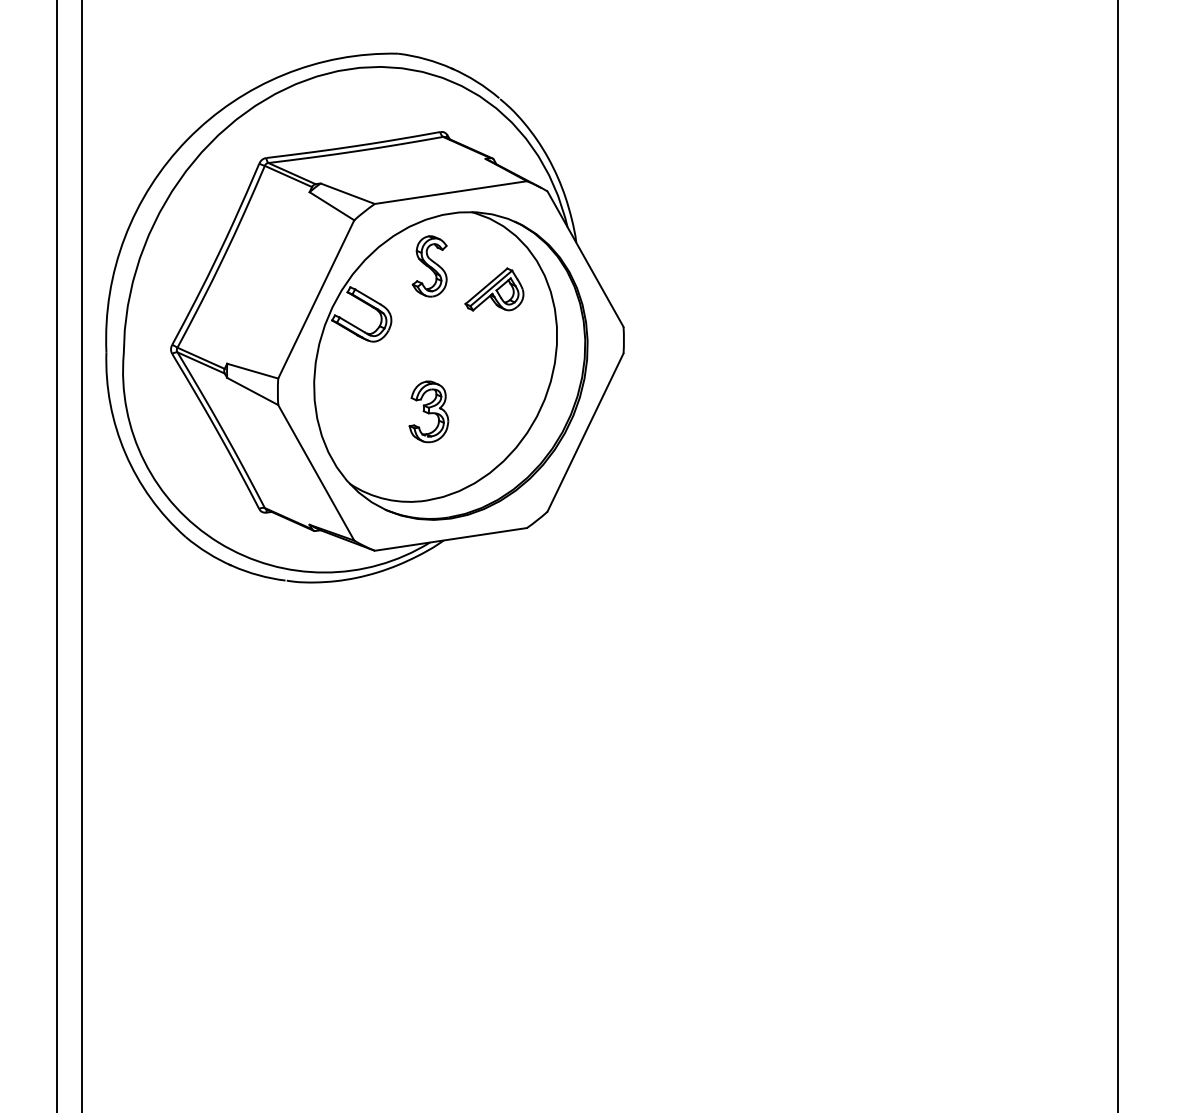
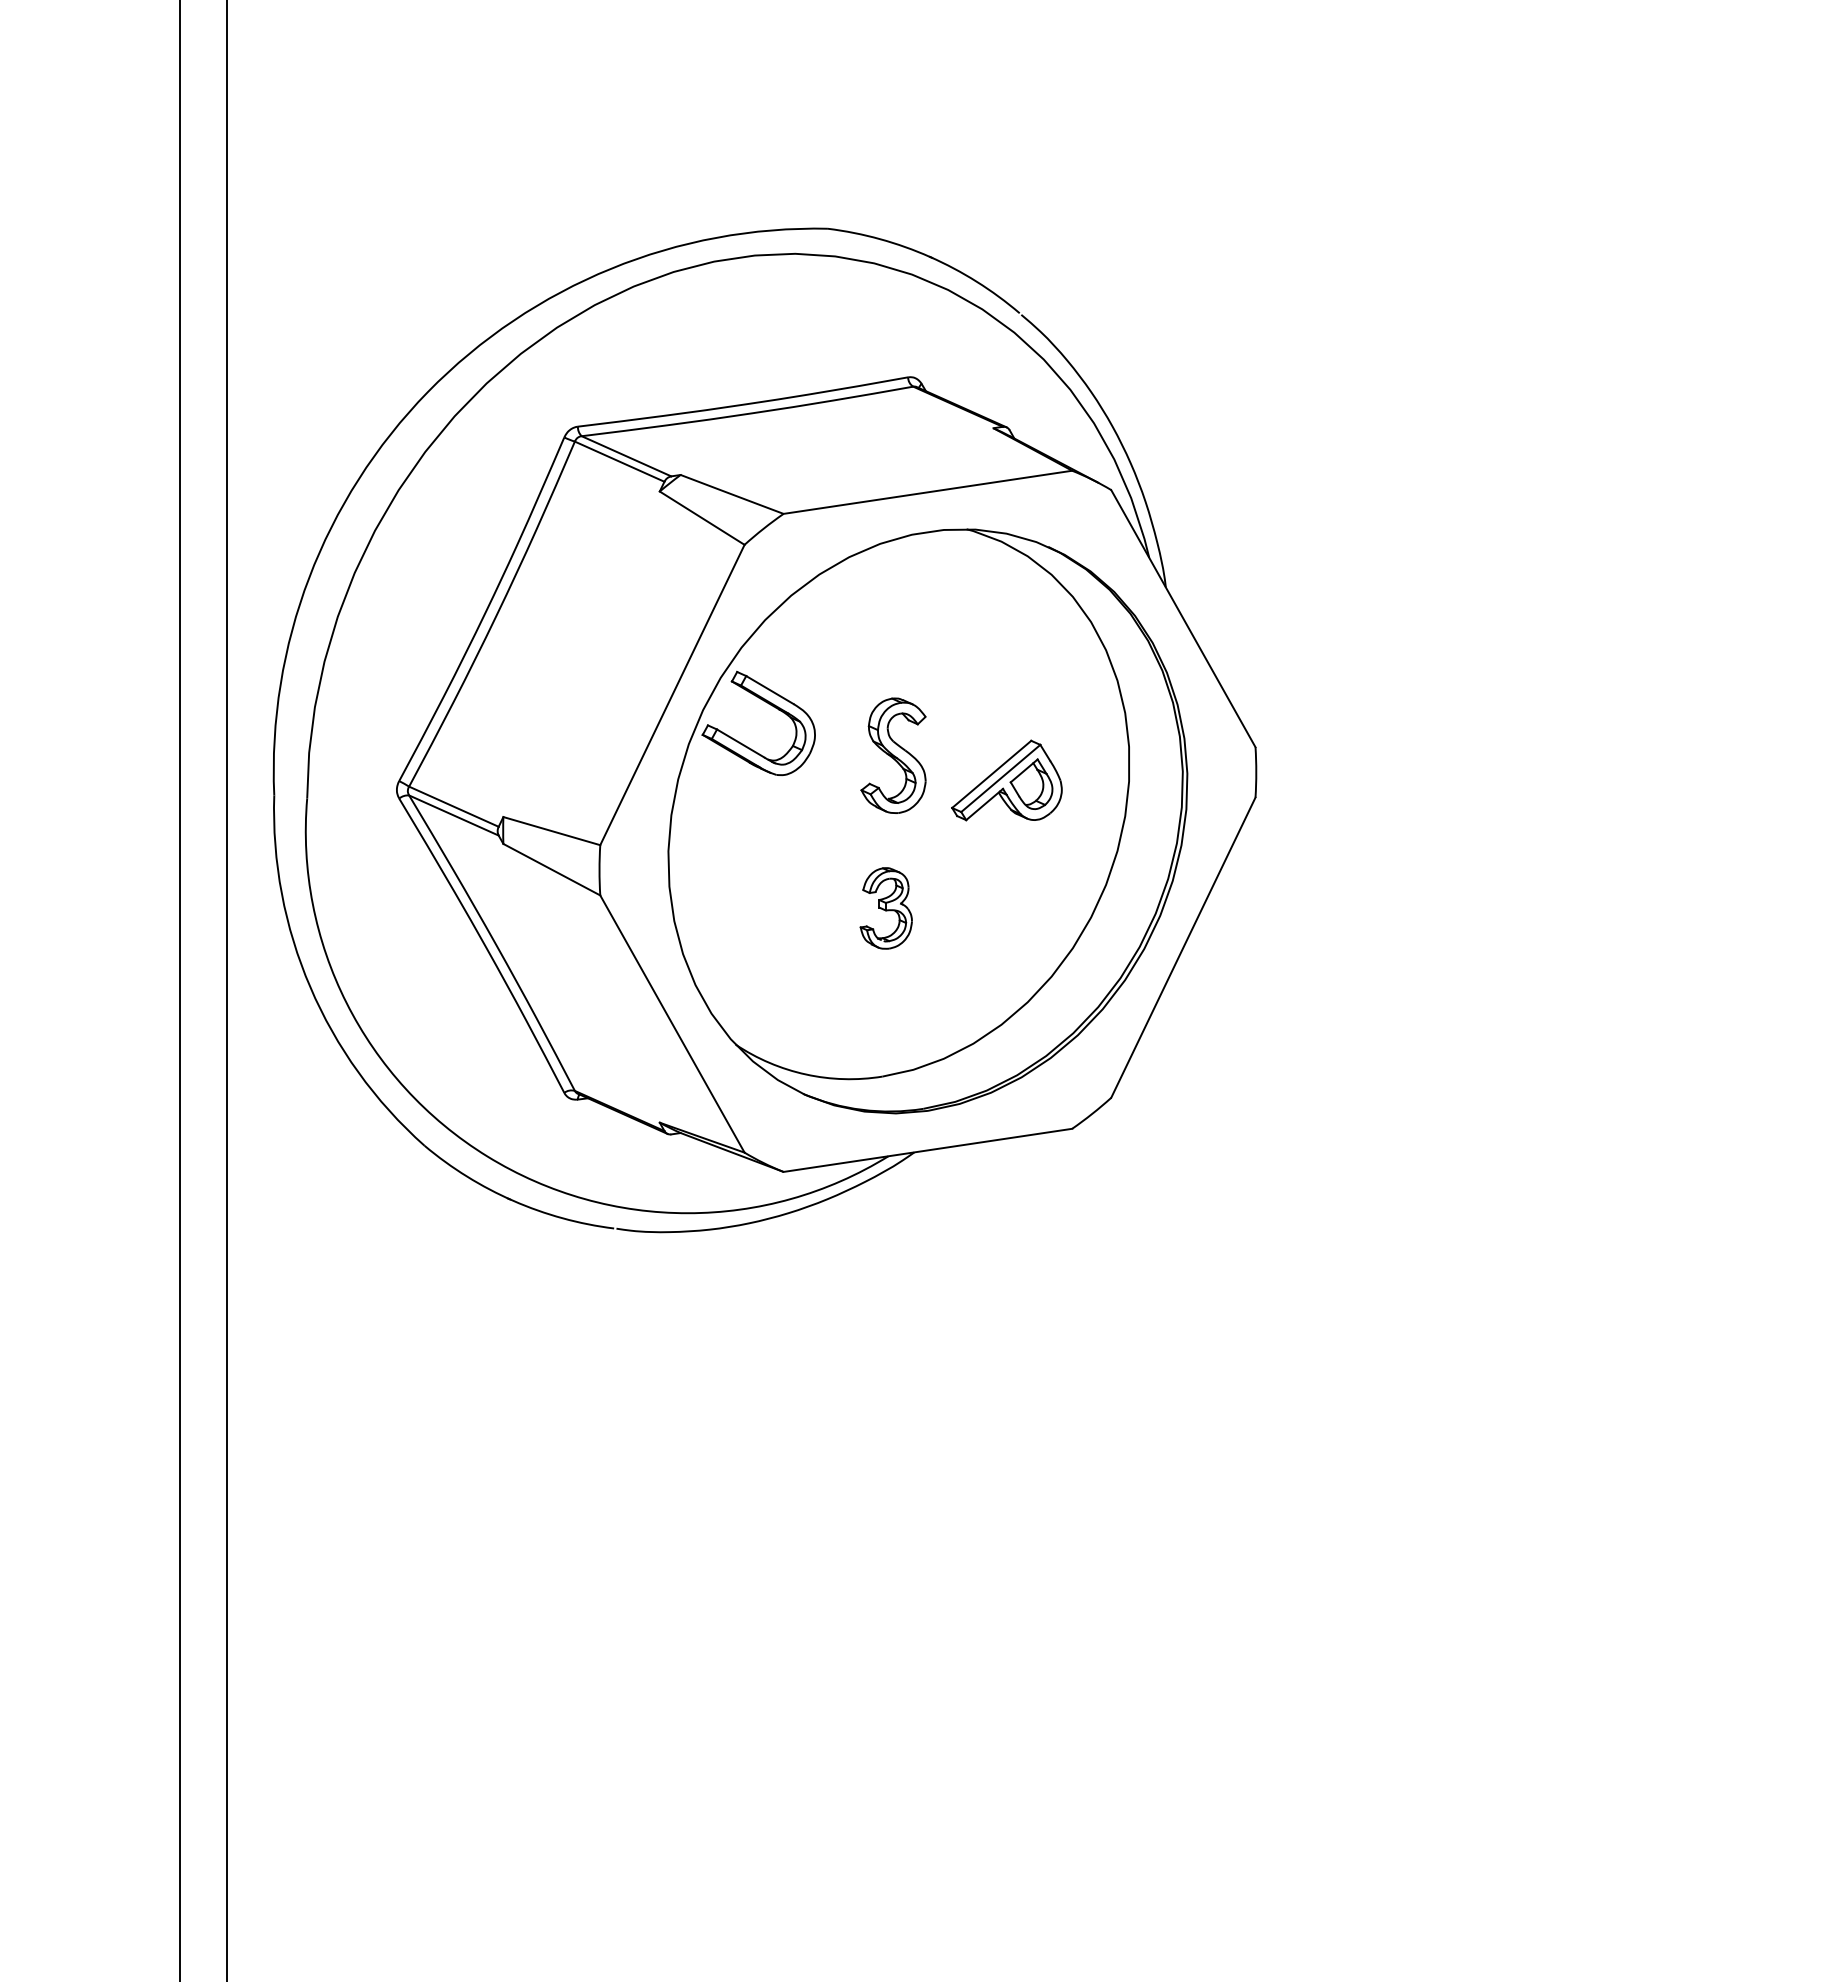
part: (429, 266) -> (892, 755), moved
part: (494, 289) -> (1006, 780), moved
part: (428, 411) -> (885, 907), size x0.7

